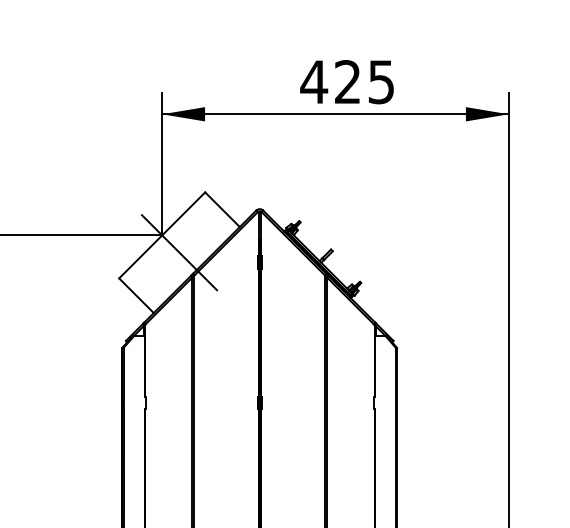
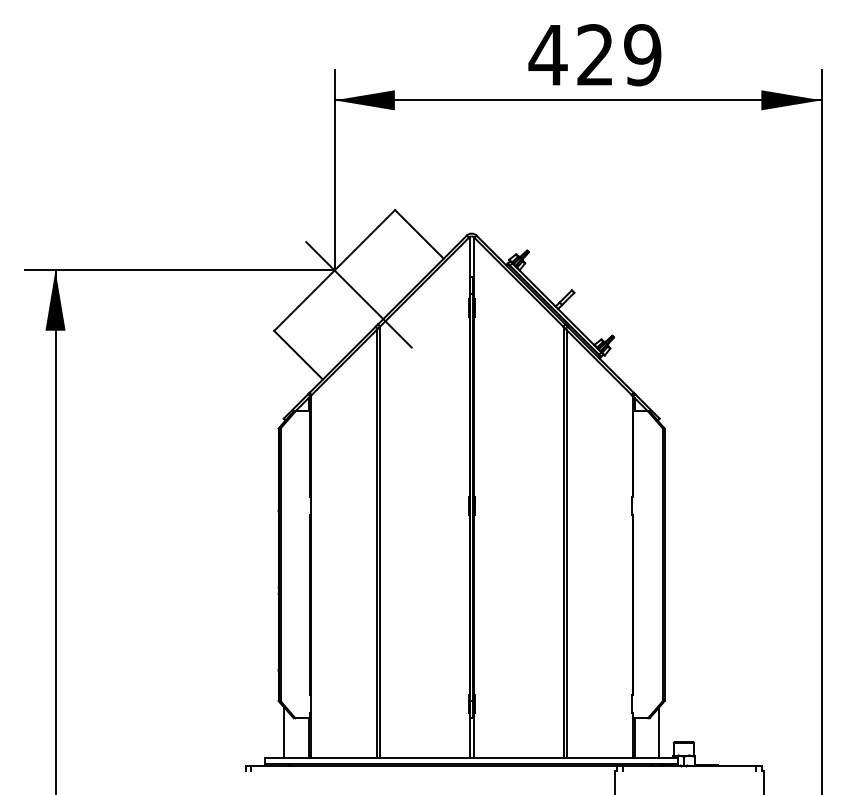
text: (381, 82) -> (642, 55), 425 -> 429

